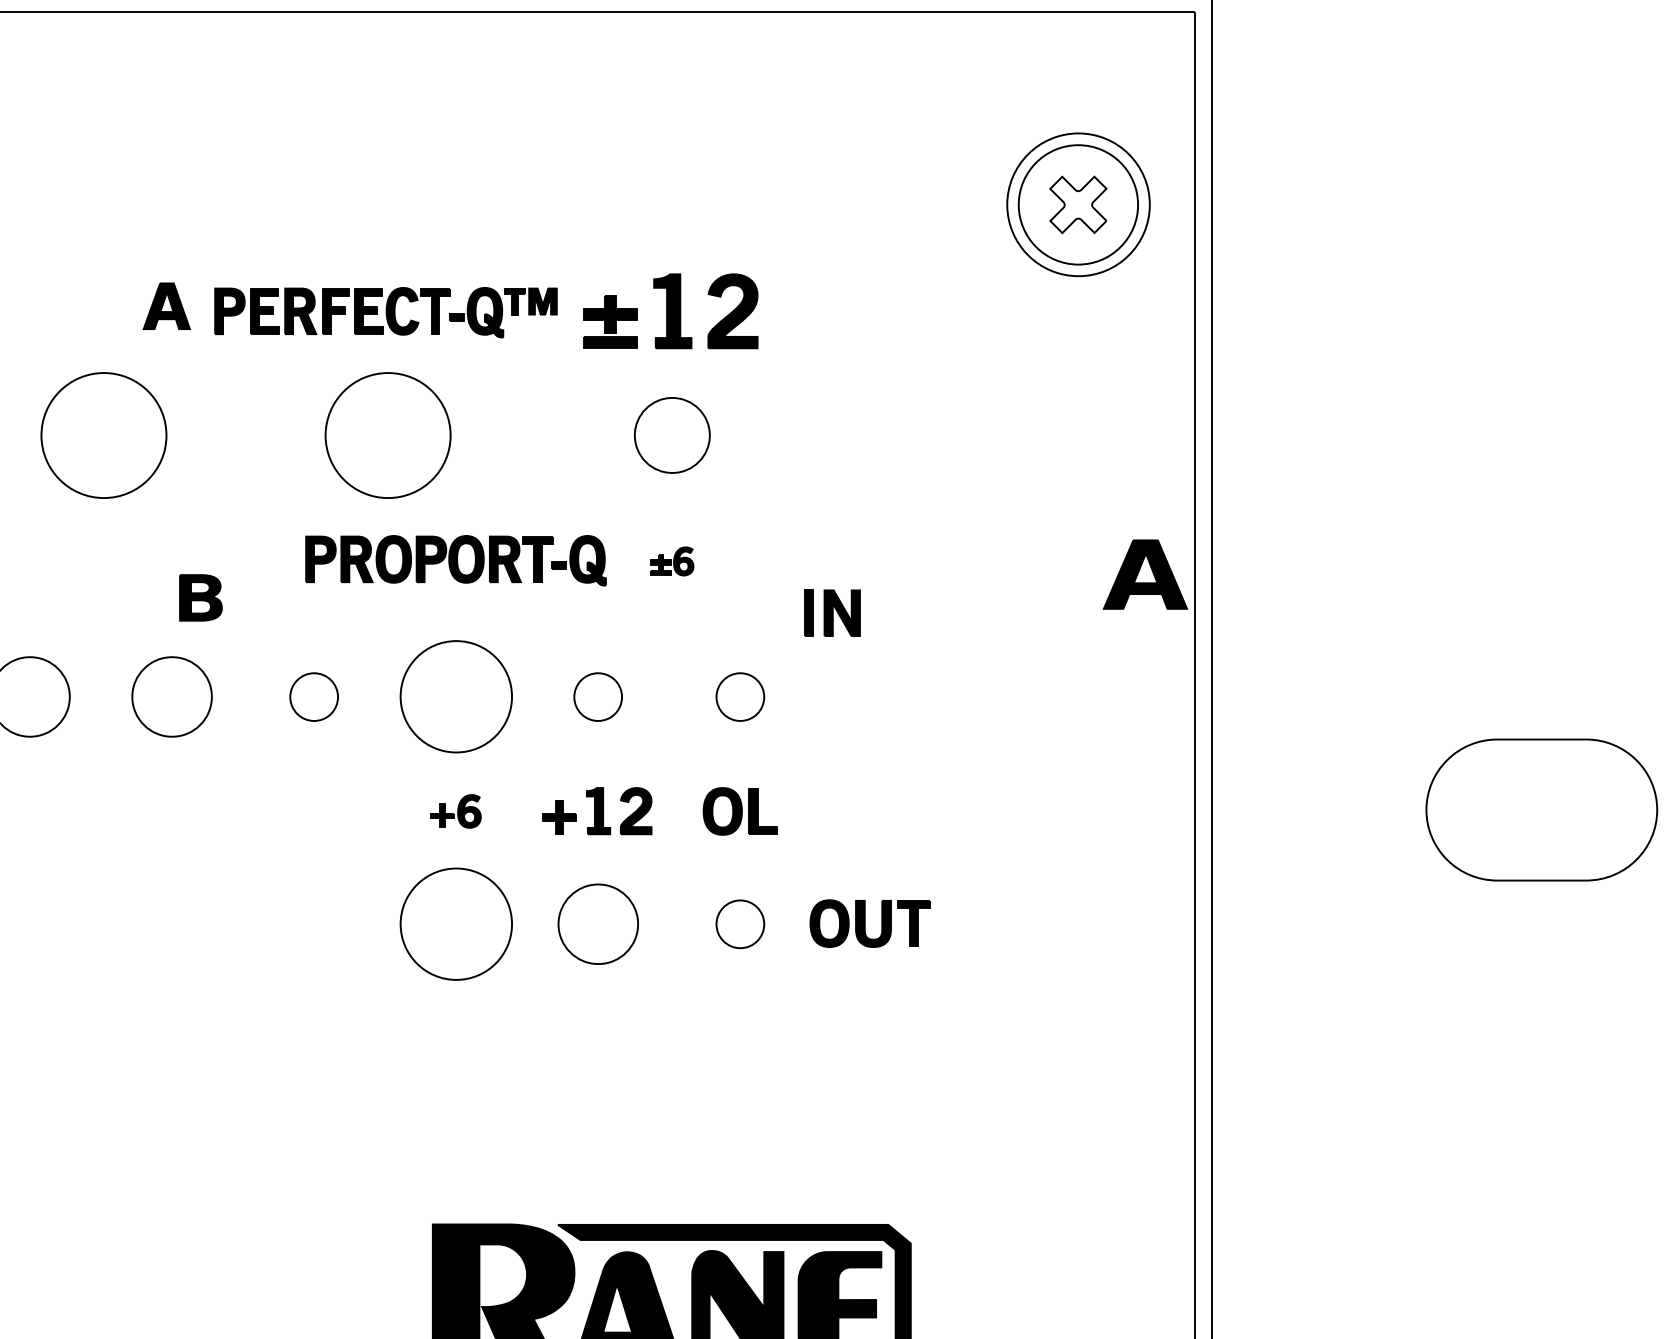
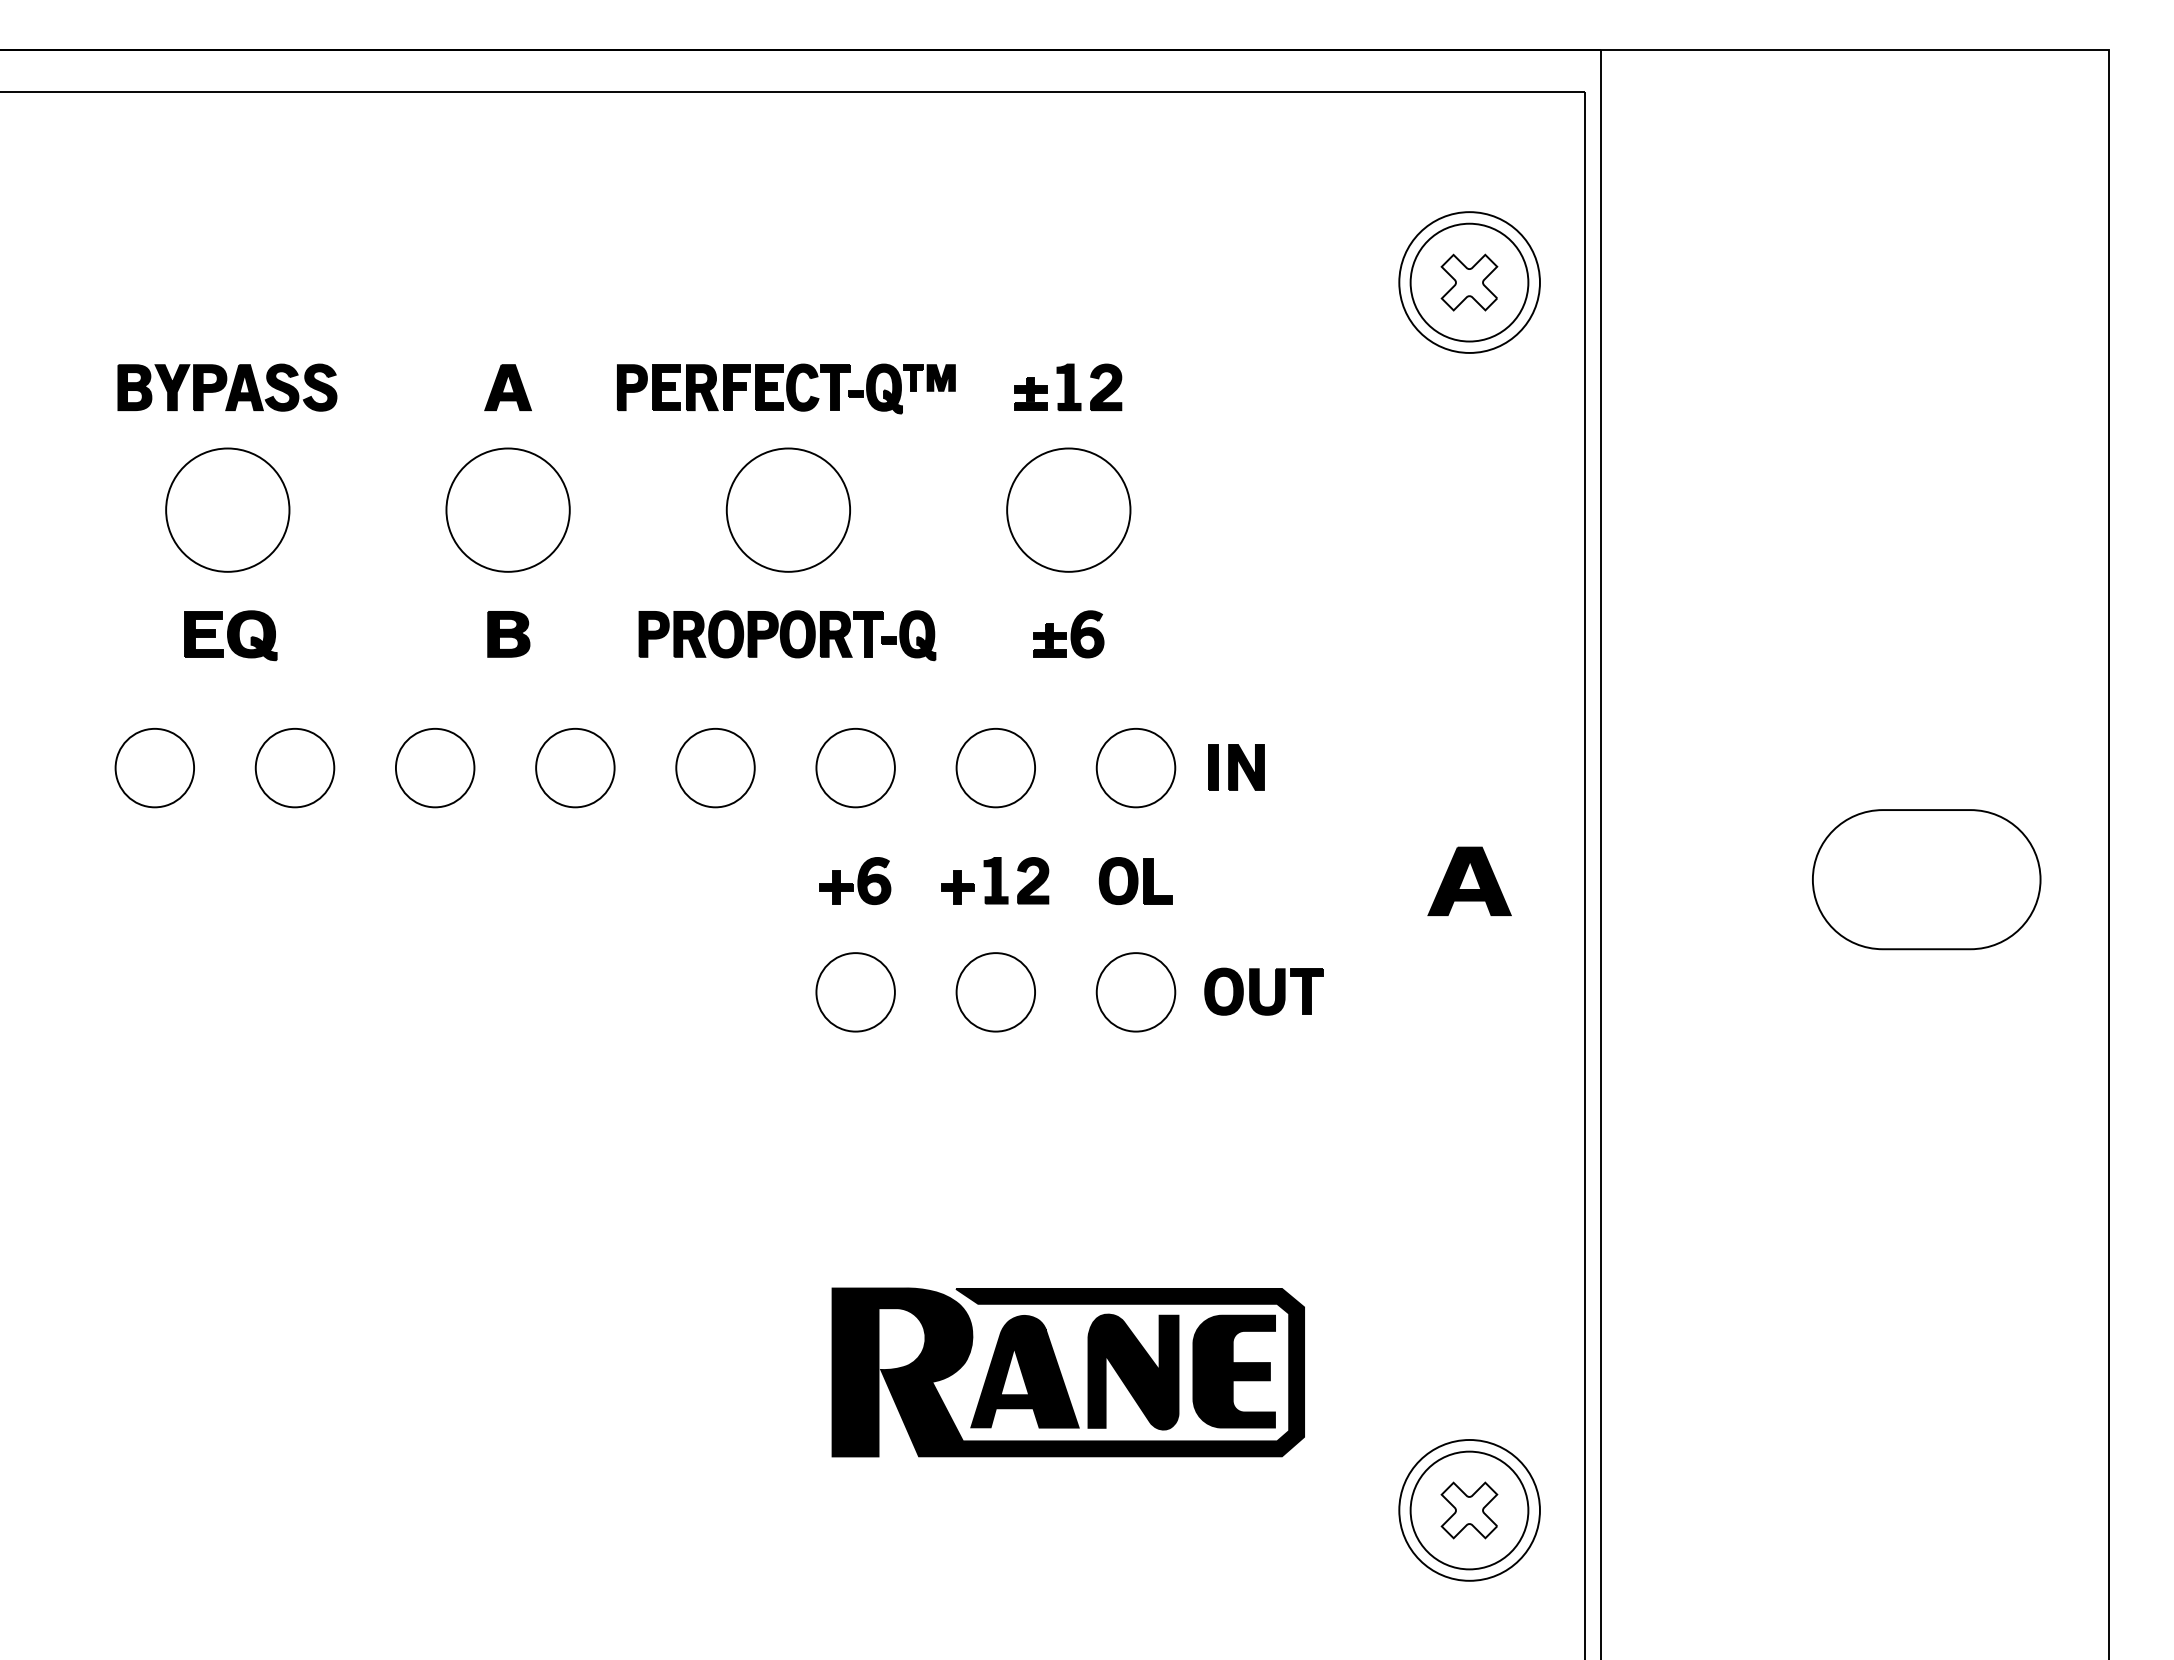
part: (166, 306) -> (507, 387), moved
part: (671, 310) -> (1068, 386), size x0.62
part: (671, 434) -> (1068, 509), size x1.67
part: (456, 560) -> (787, 635), moved
part: (671, 561) -> (1068, 634), size x1.67
part: (1145, 573) -> (1469, 880), moved
part: (200, 598) -> (508, 634), moved
part: (832, 613) -> (1236, 767), moved
part: (314, 697) -> (715, 768), size x1.67
part: (456, 697) -> (855, 768), size x0.71
part: (597, 697) -> (995, 768), size x1.67
part: (739, 697) -> (1135, 768), size x1.67
part: (456, 810) -> (855, 880), size x1.43
part: (456, 924) -> (855, 992), size x0.71
part: (739, 924) -> (1135, 992), size x1.67

